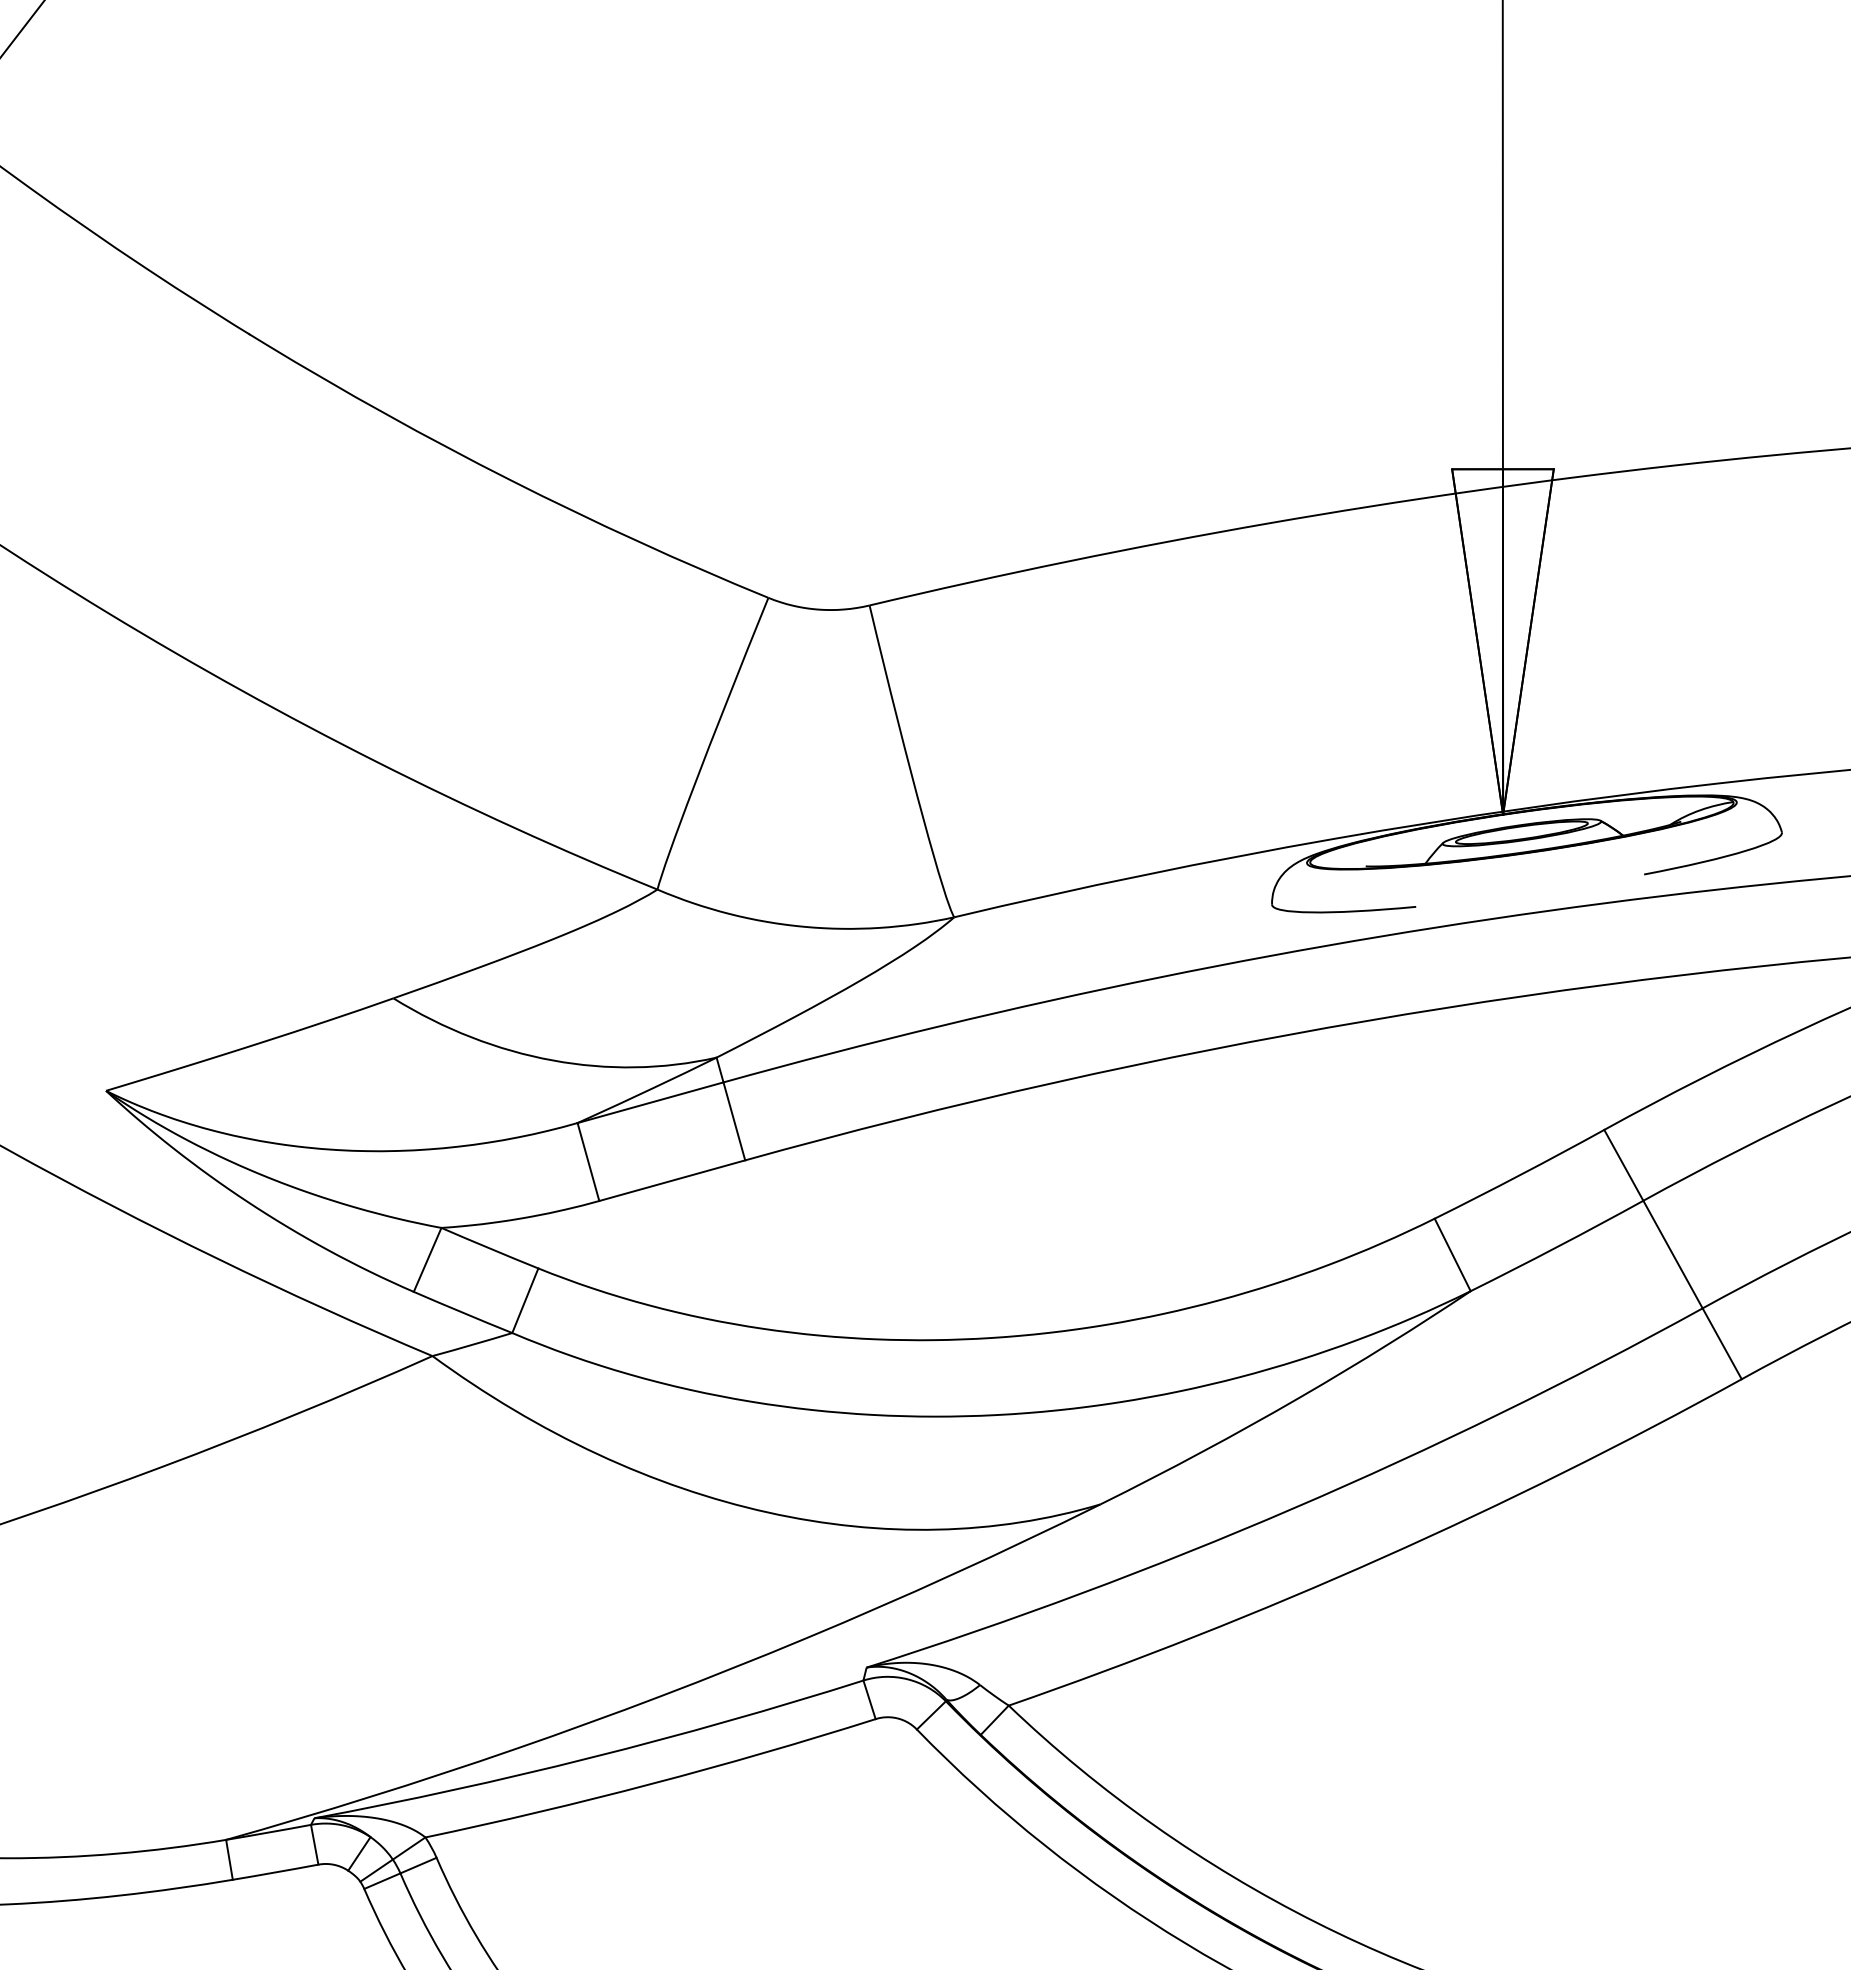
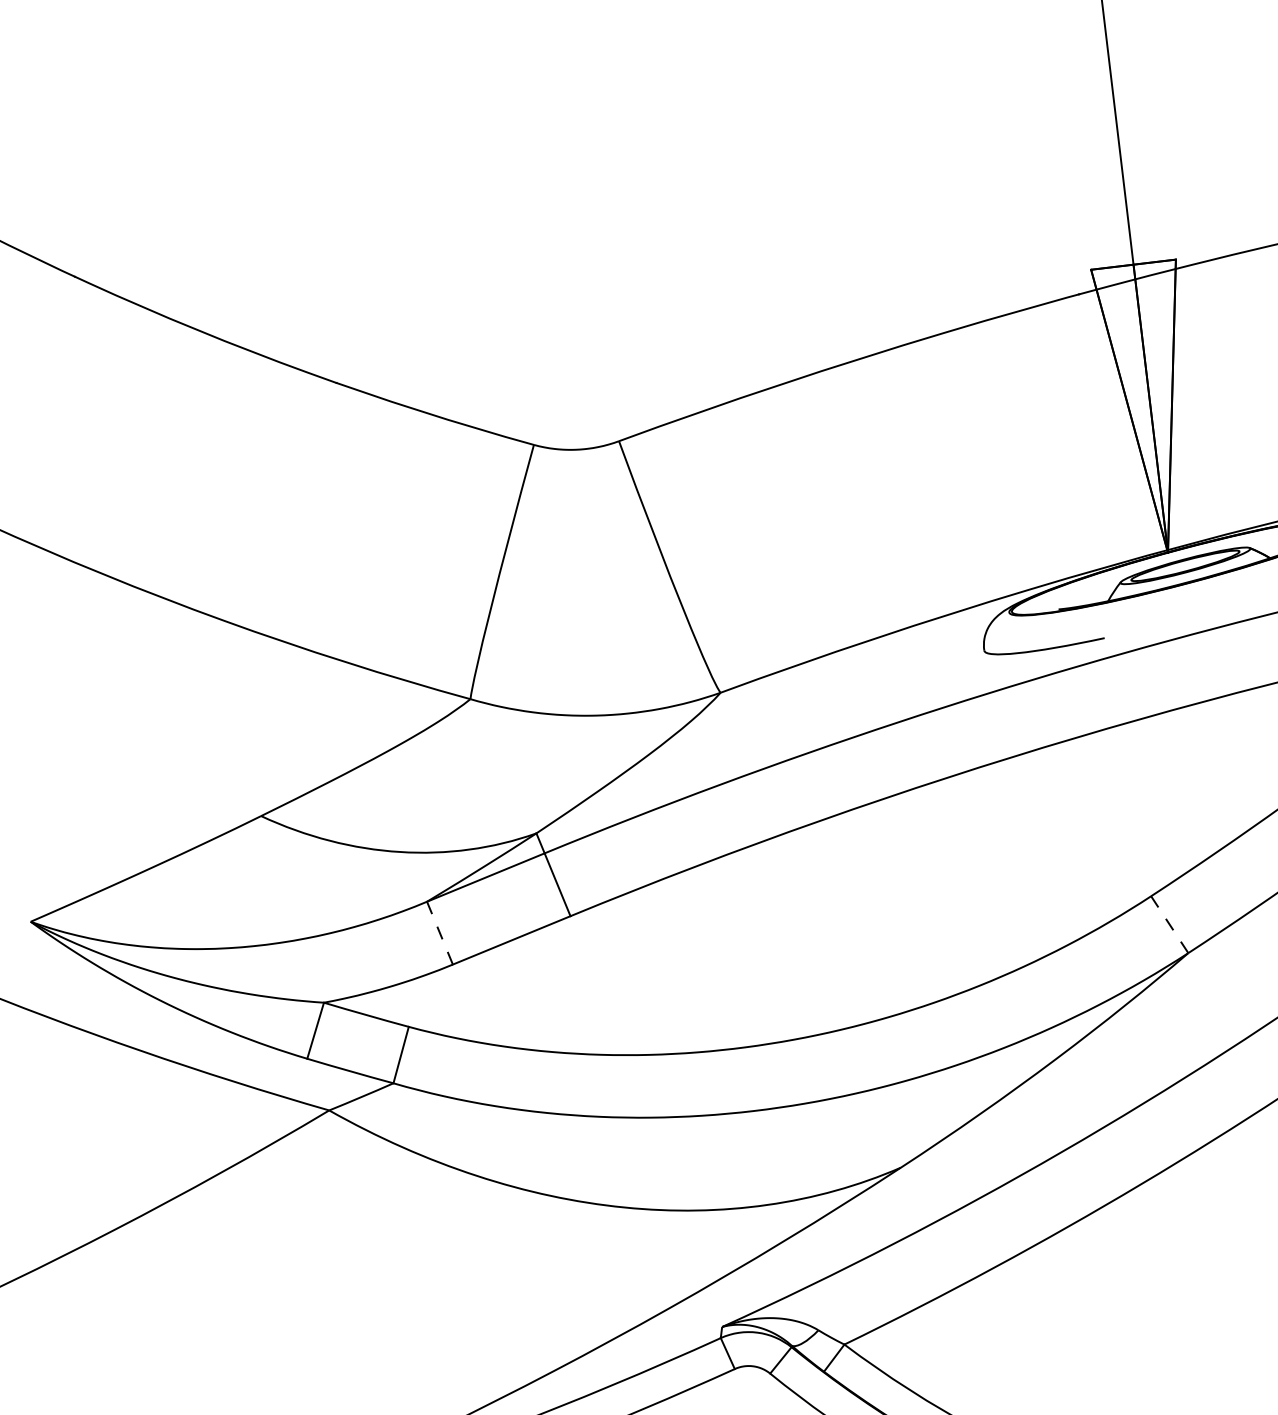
line: (588, 1161) -> (439, 932), solid -> dashed
line: (1452, 1254) -> (1169, 924), solid -> dashed

